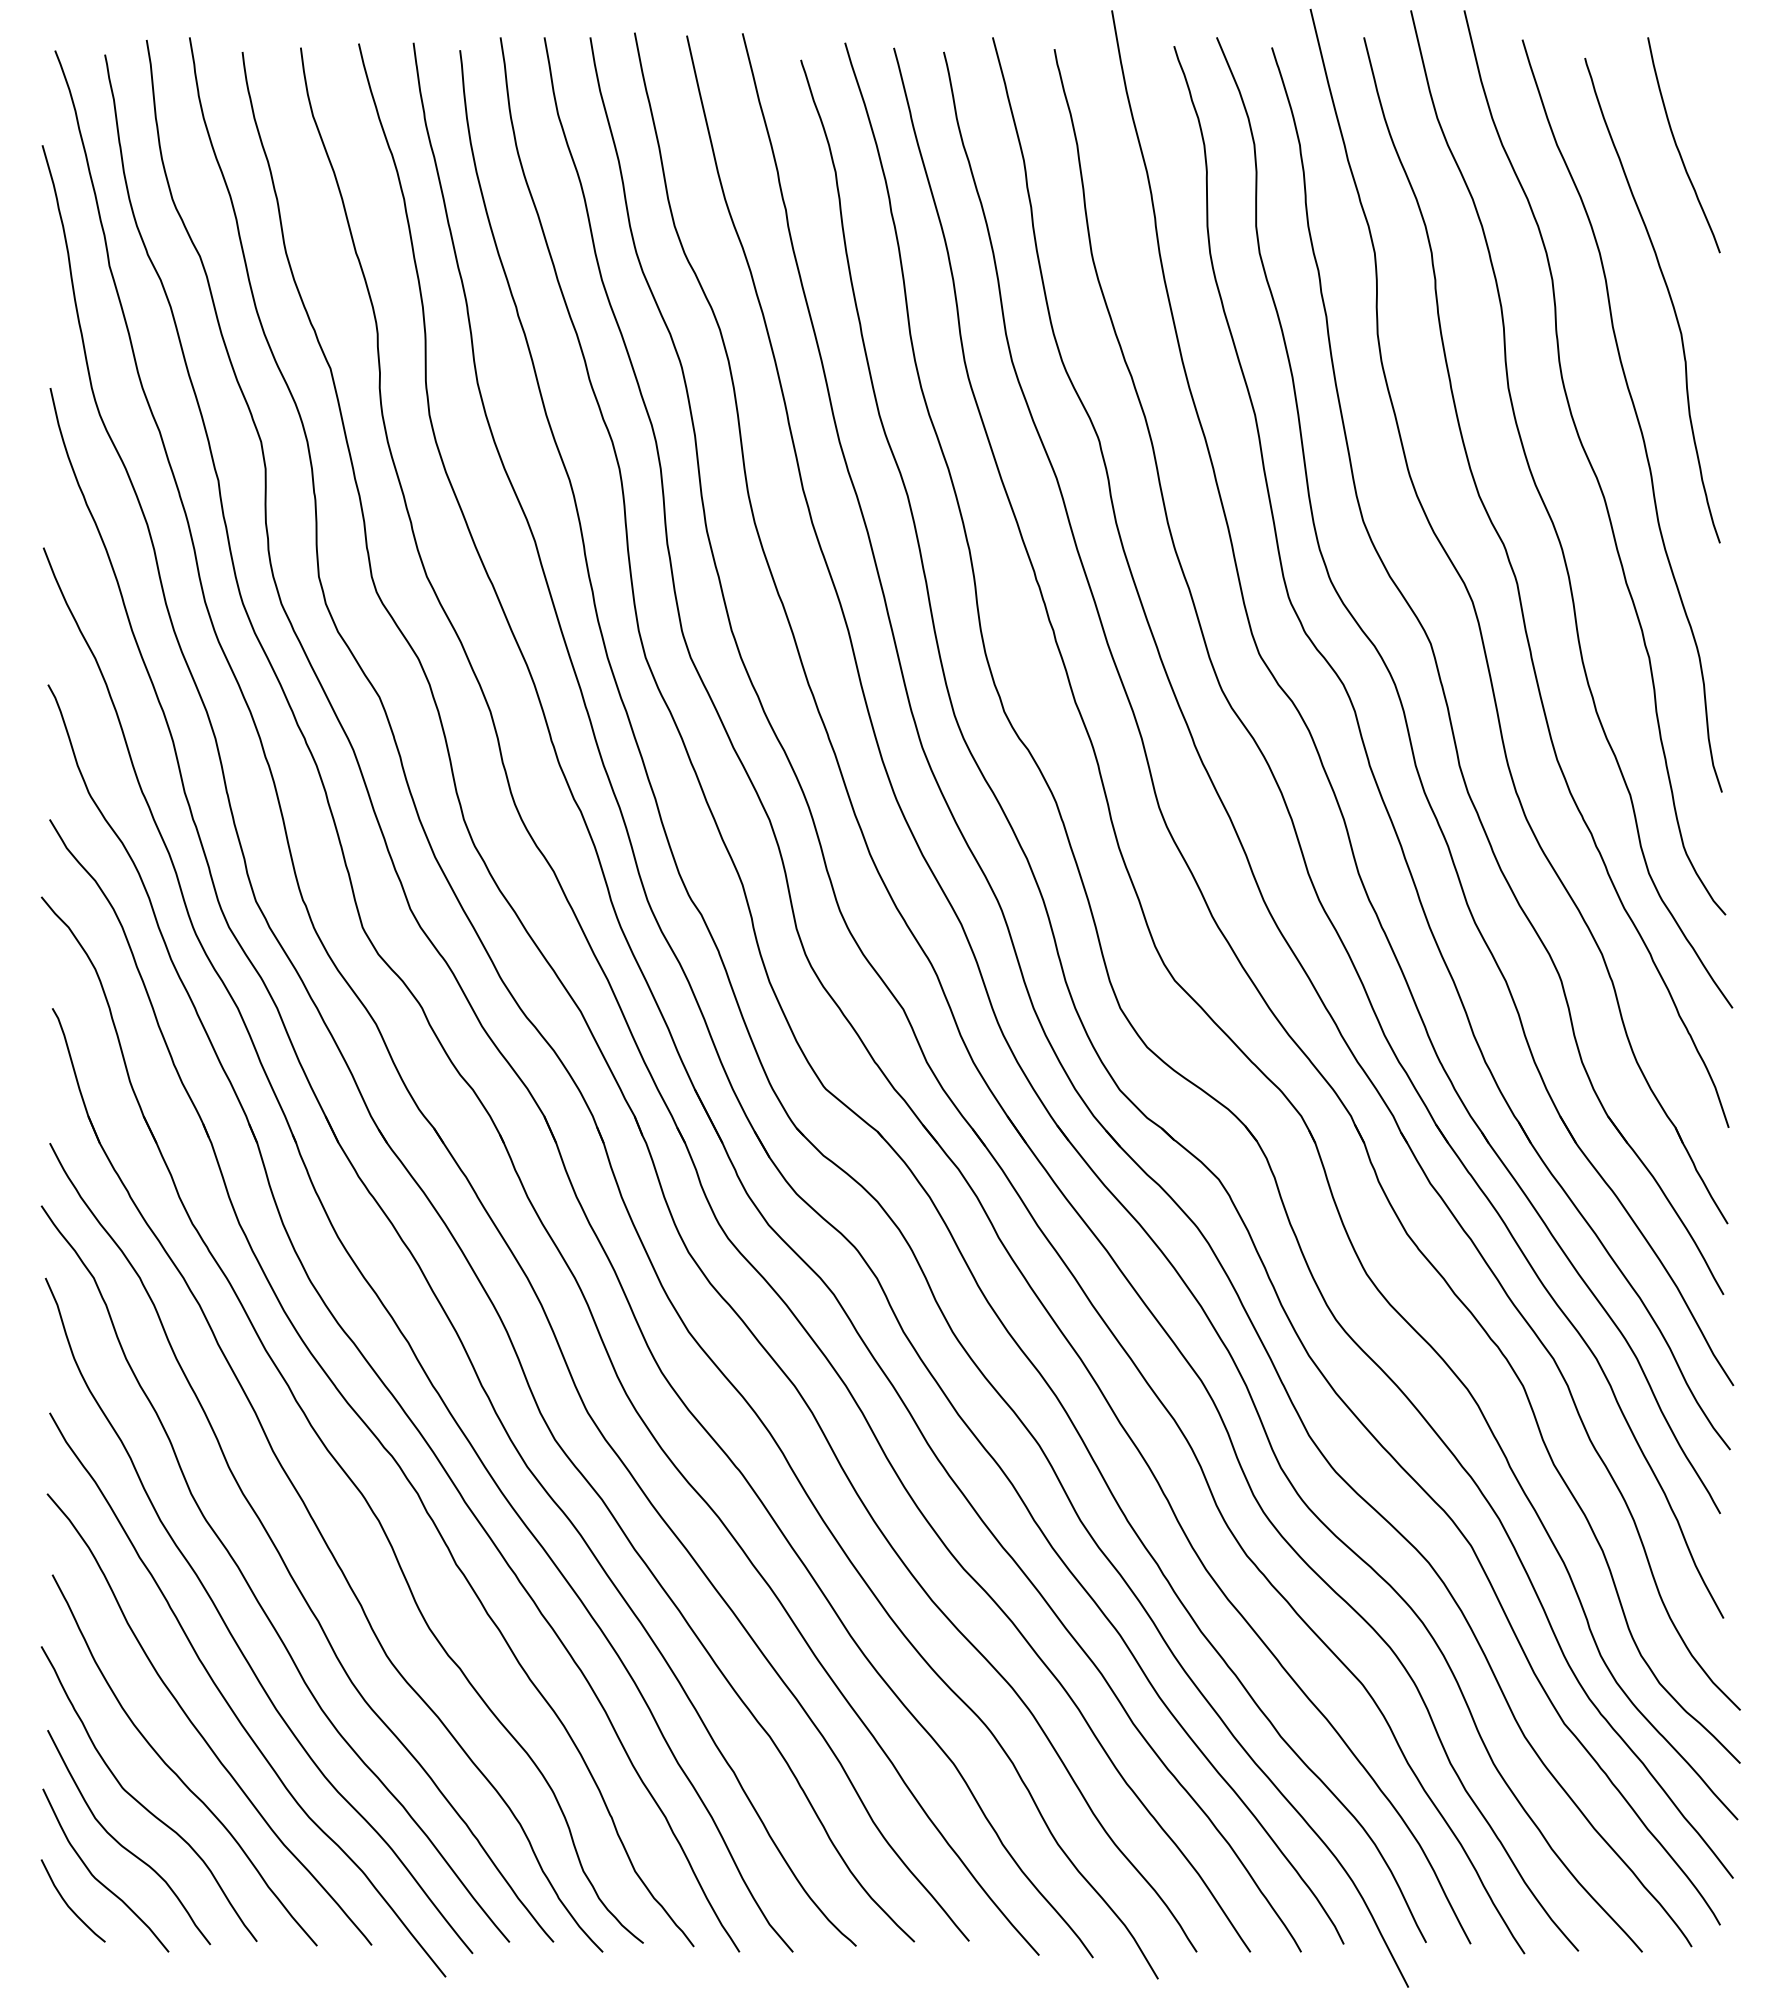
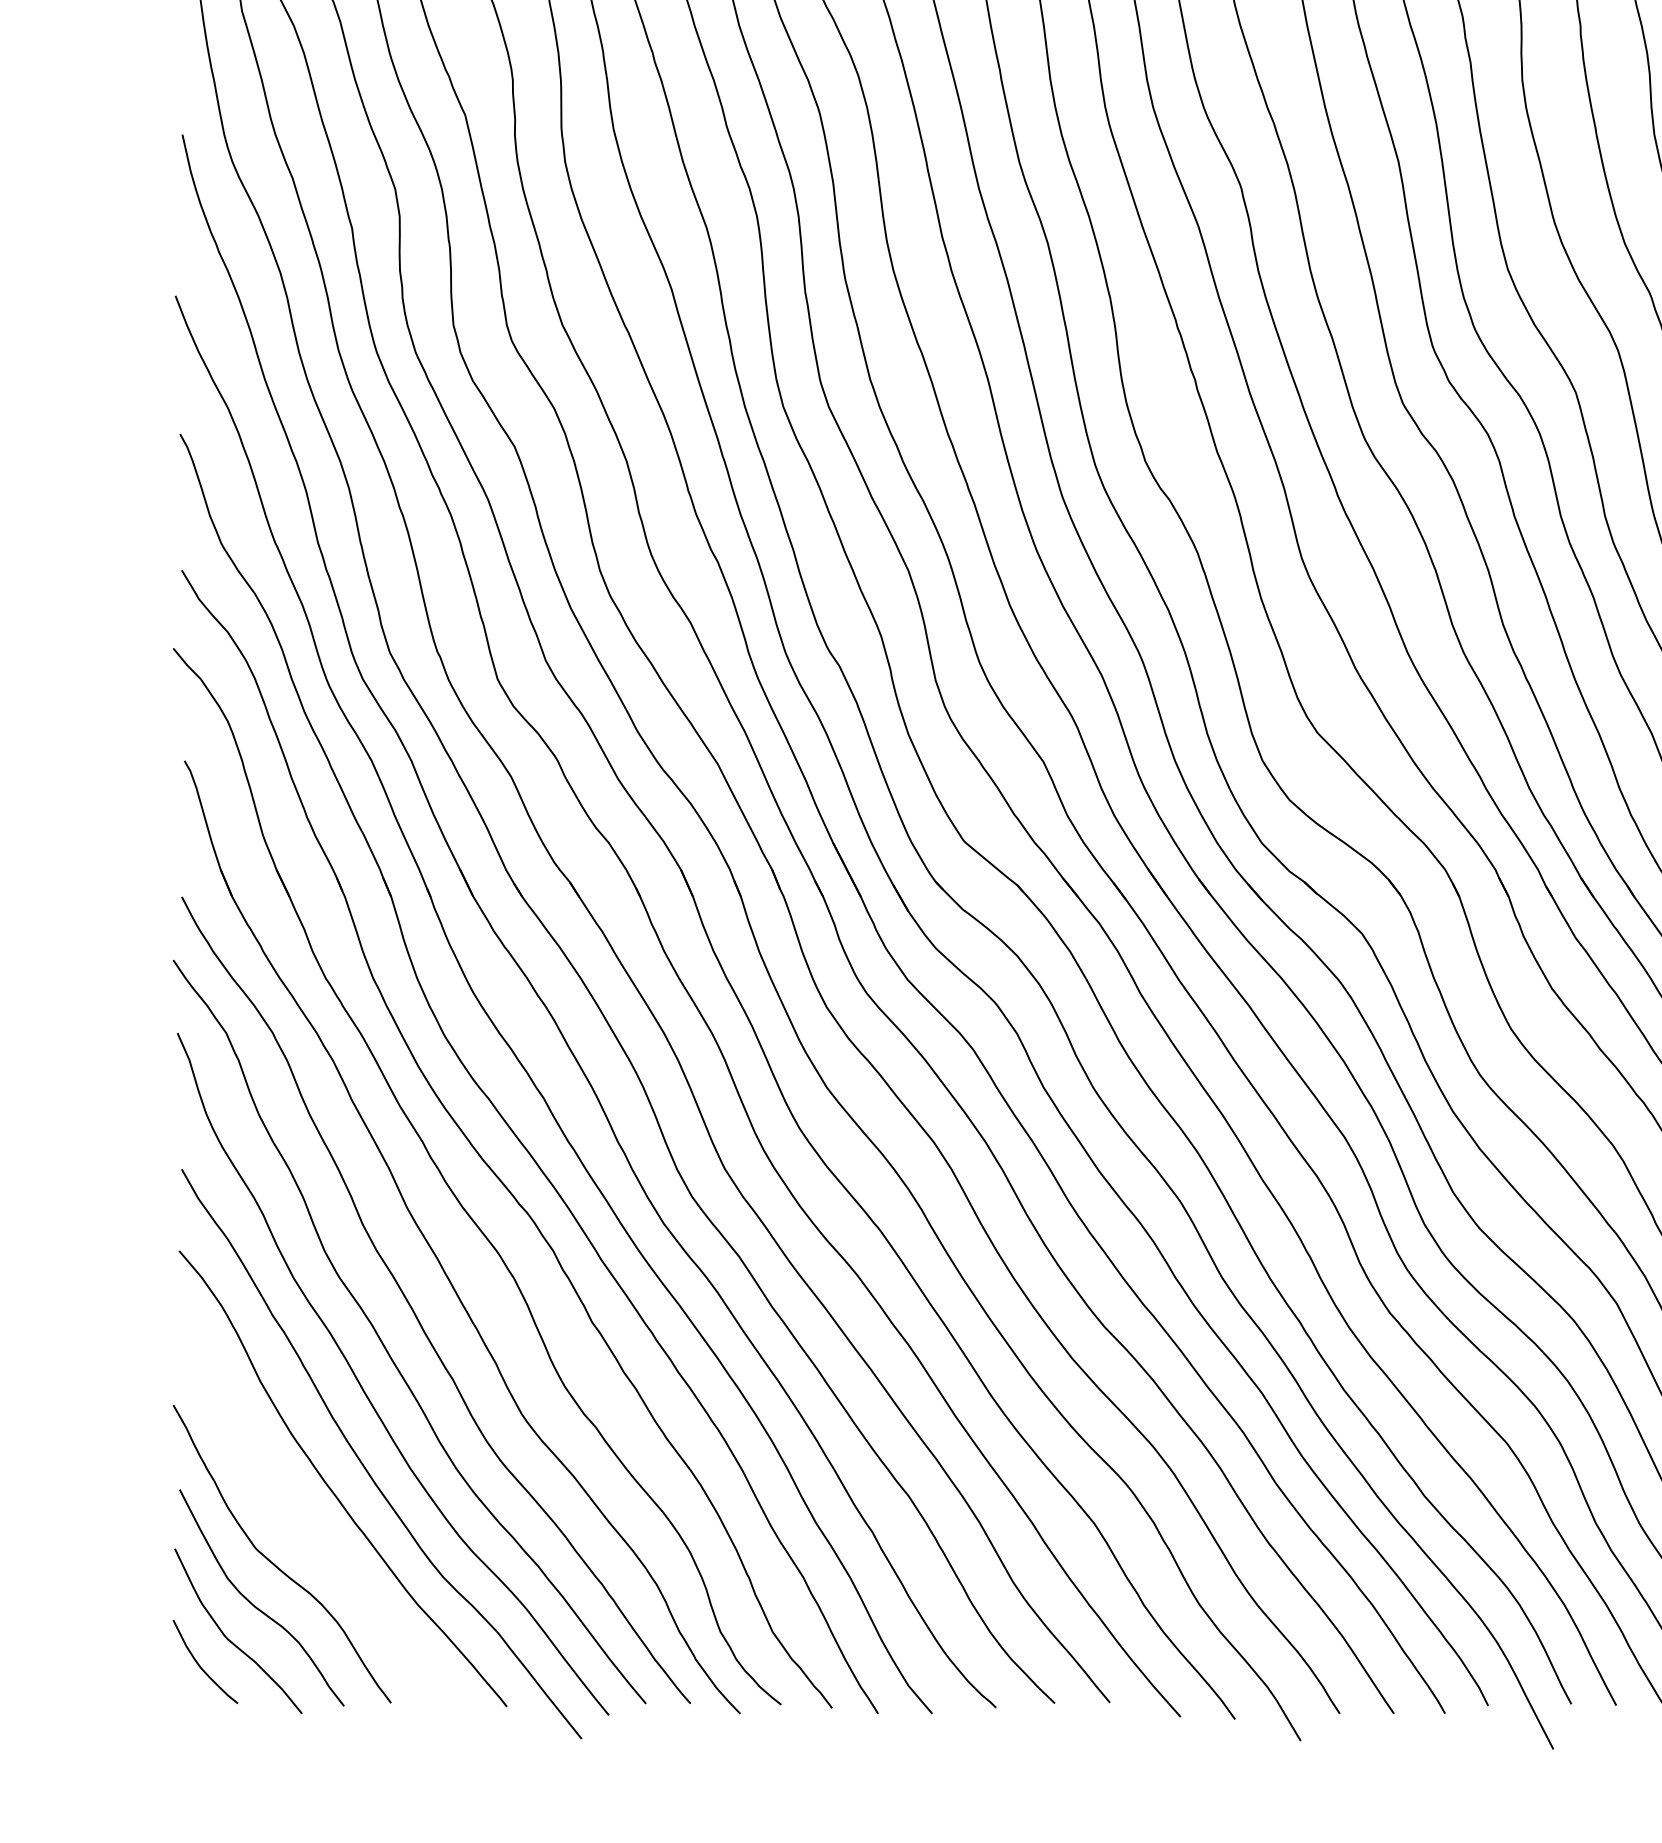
curve: (173, 1770) -> (306, 1530), removed

